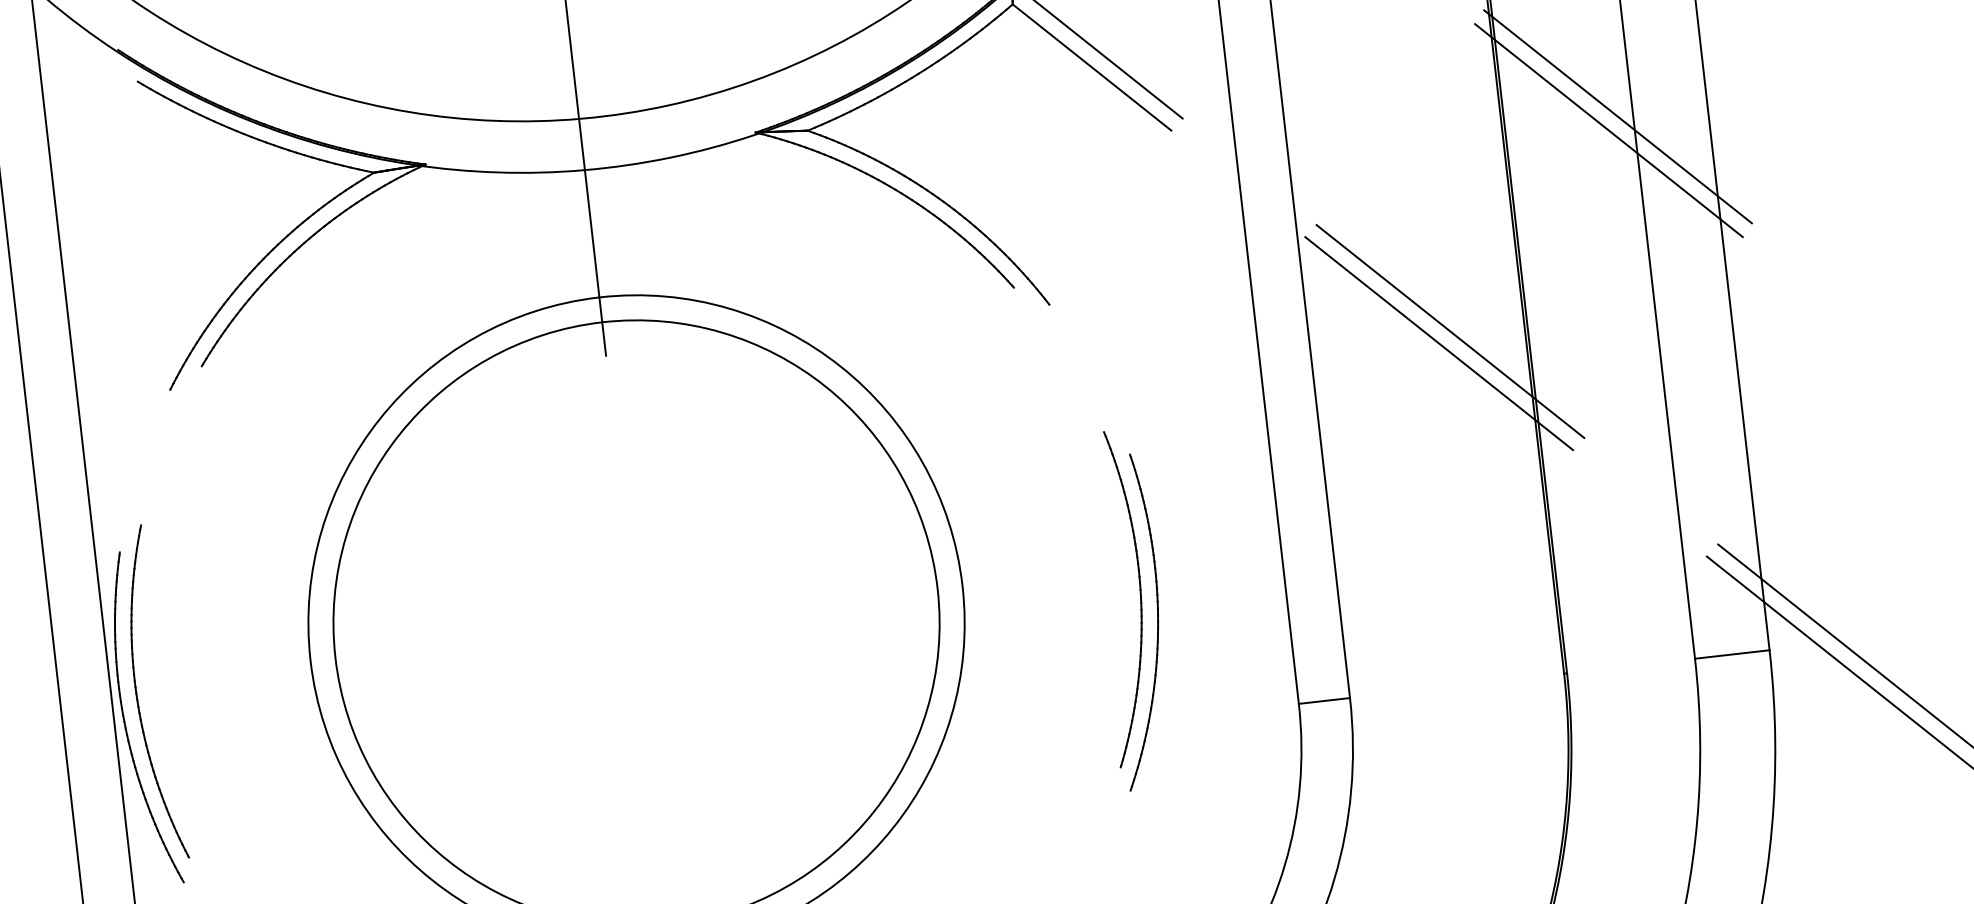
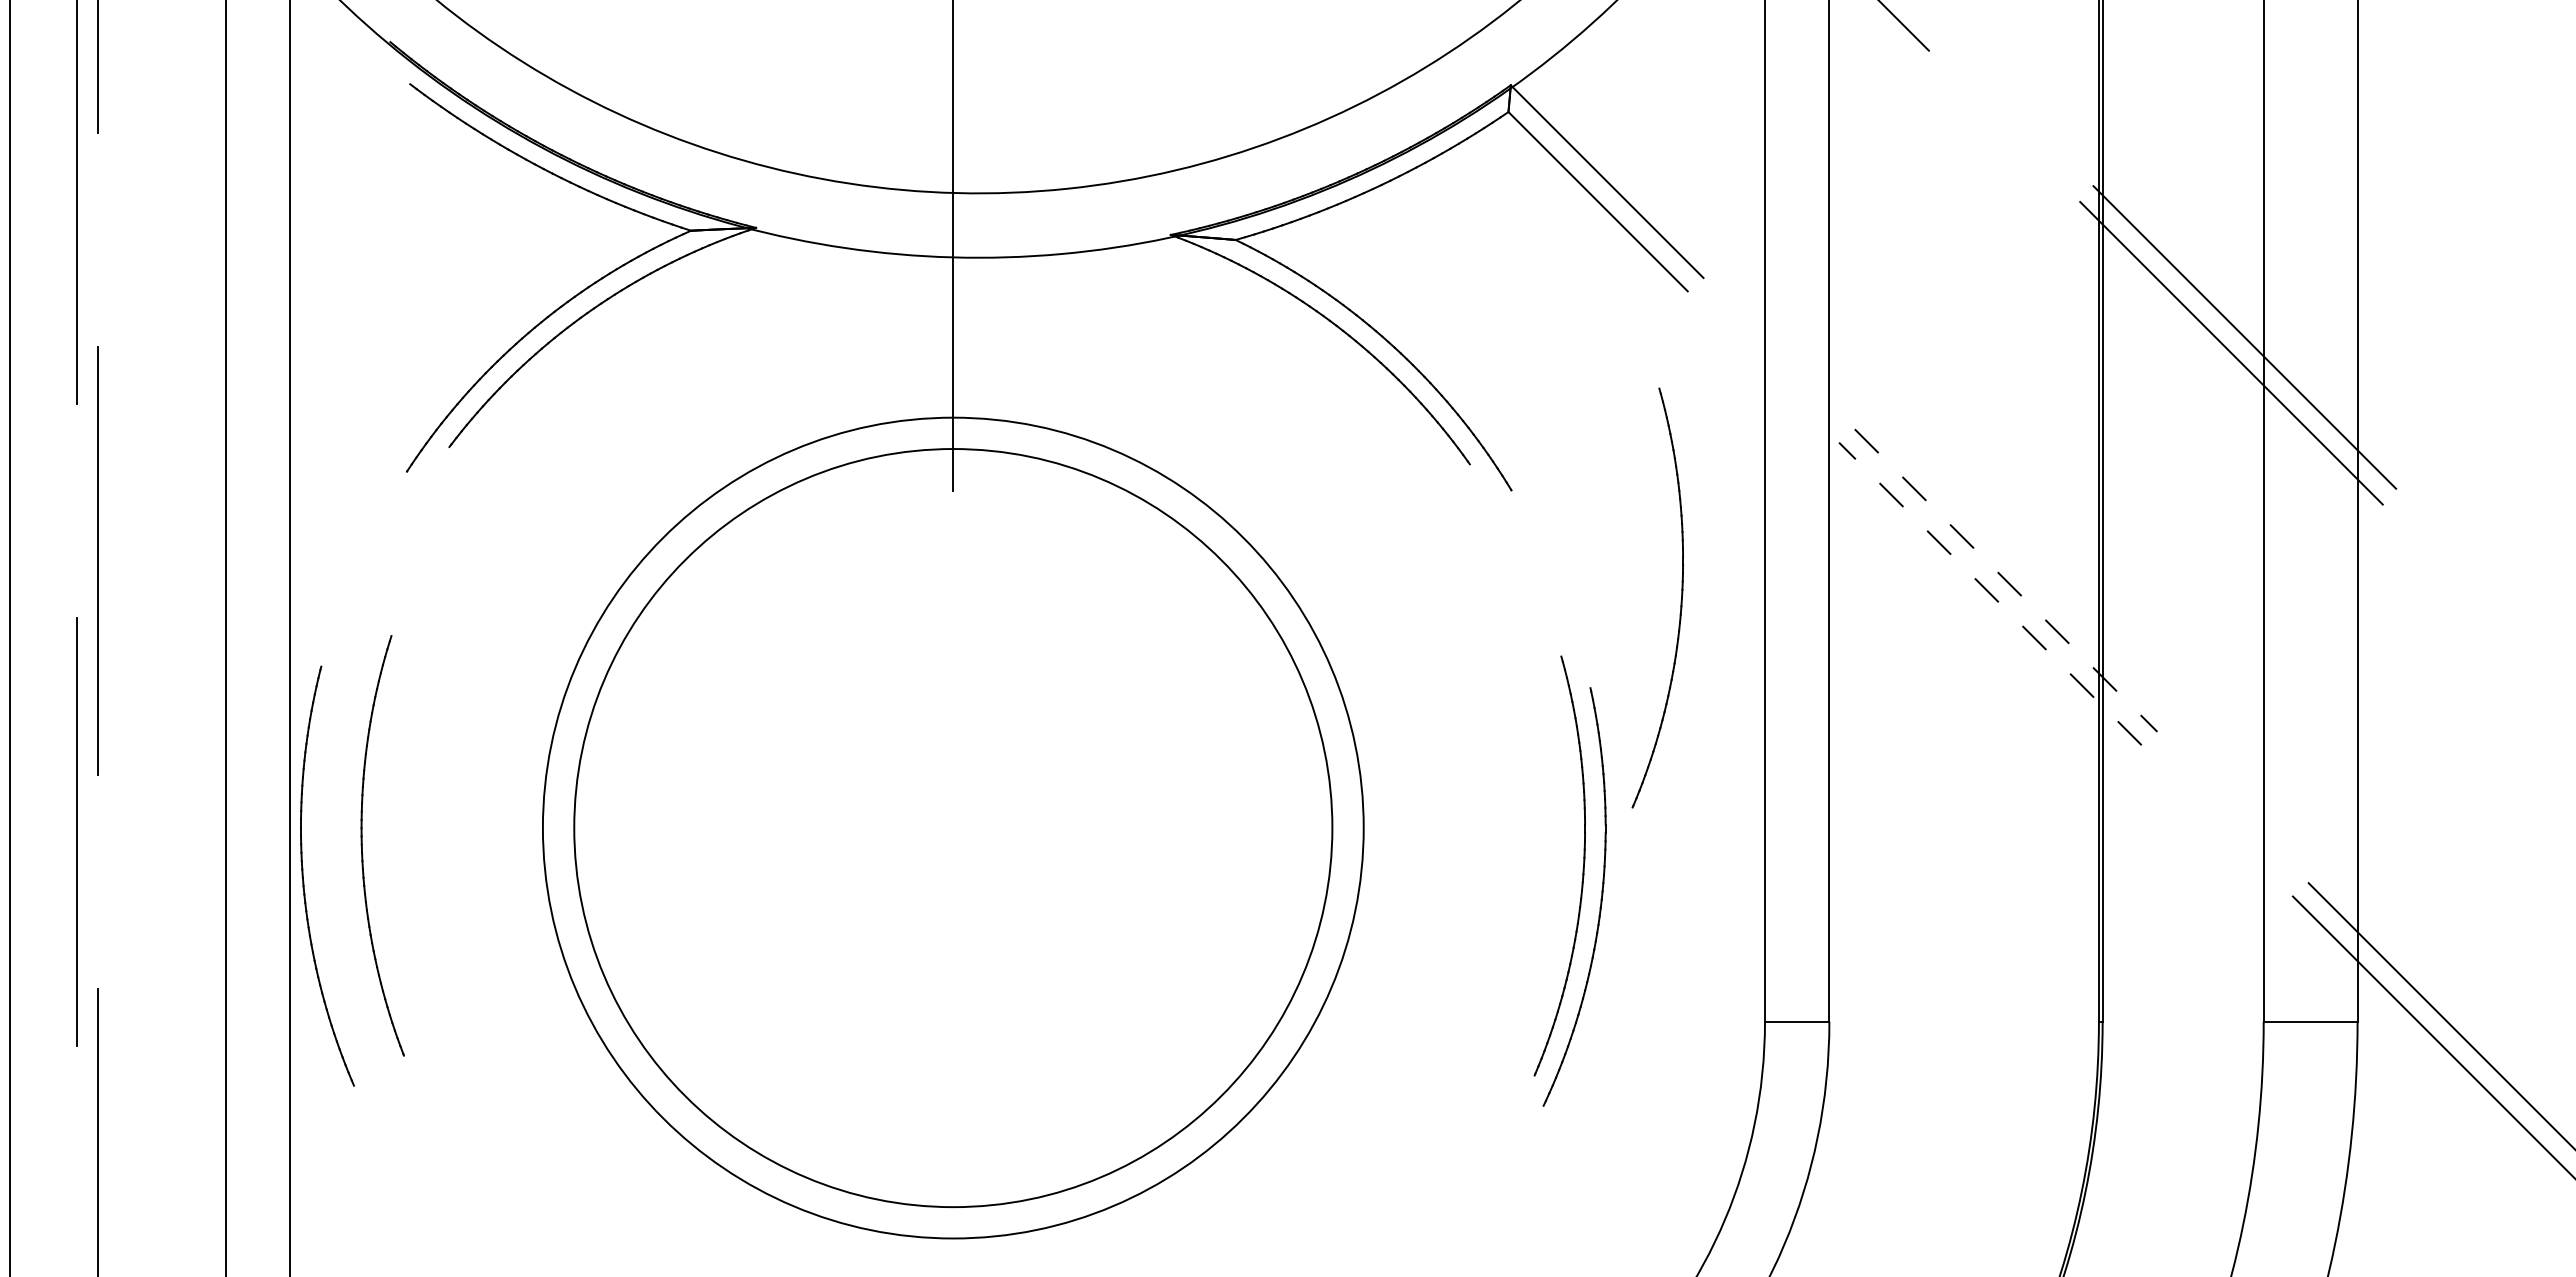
line: (1450, 331) -> (2006, 580), solid -> dashed
line: (1439, 343) -> (1990, 593), solid -> dashed
part: (1193, 376) -> (1680, 600), added
part: (137, 694) -> (362, 845), moved

